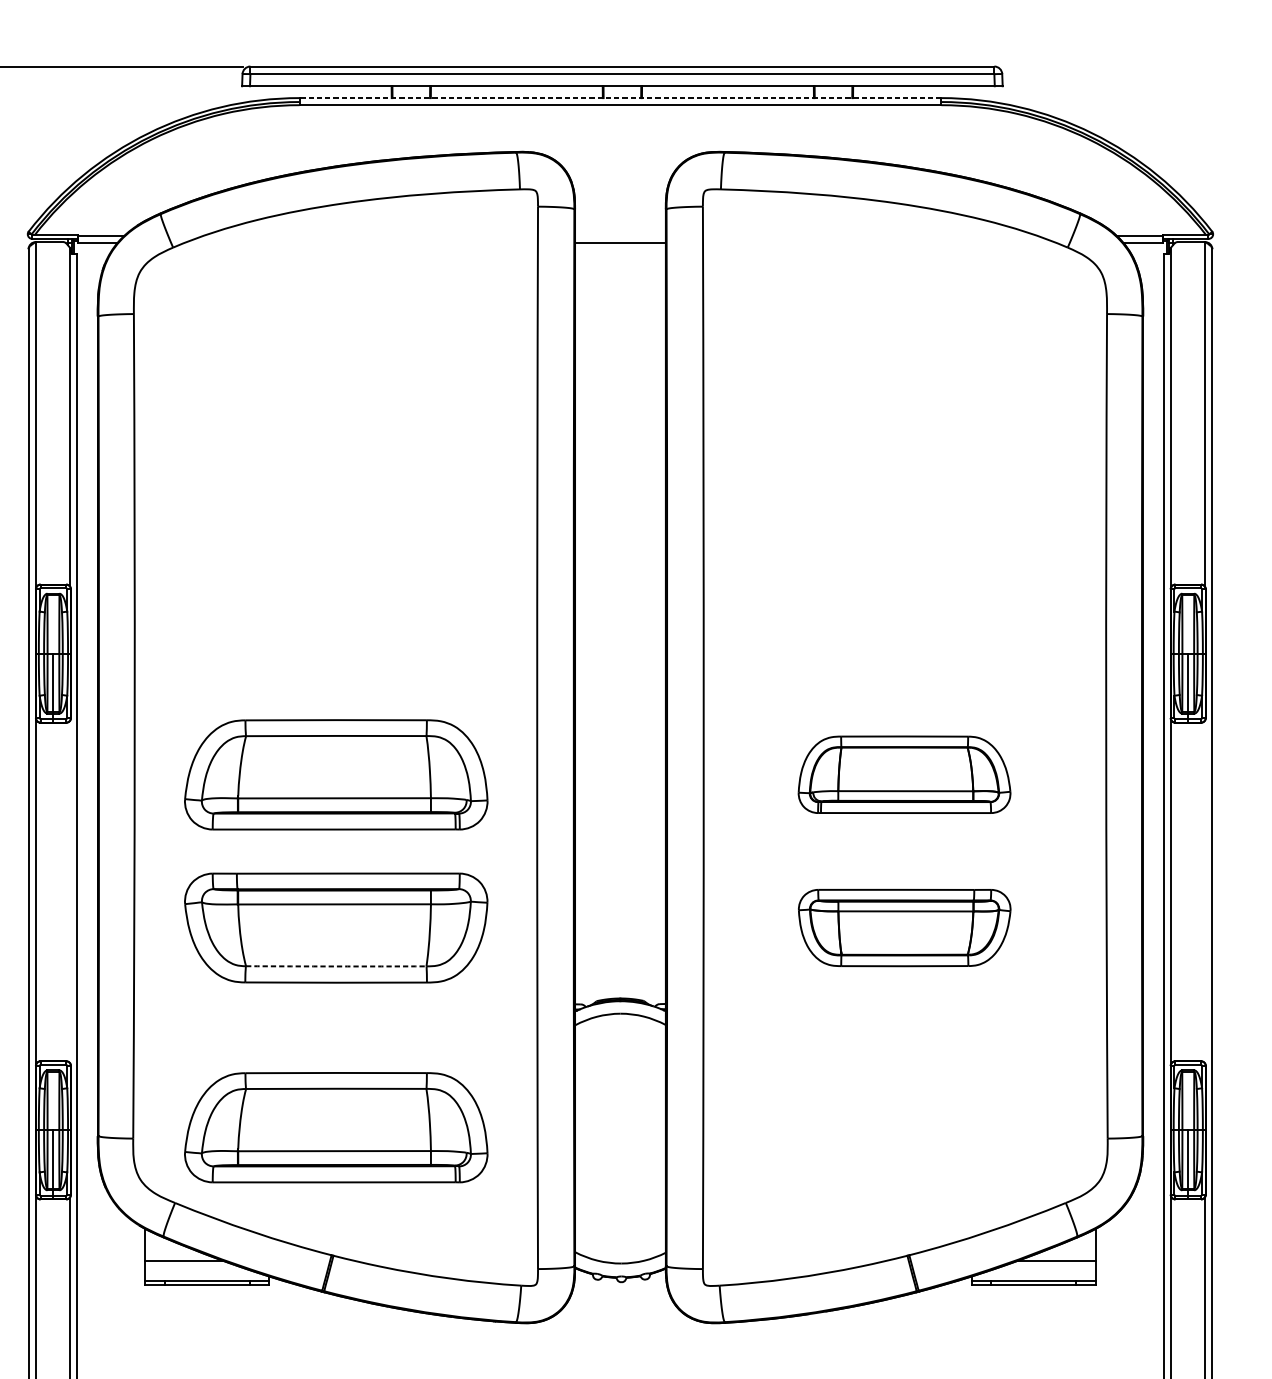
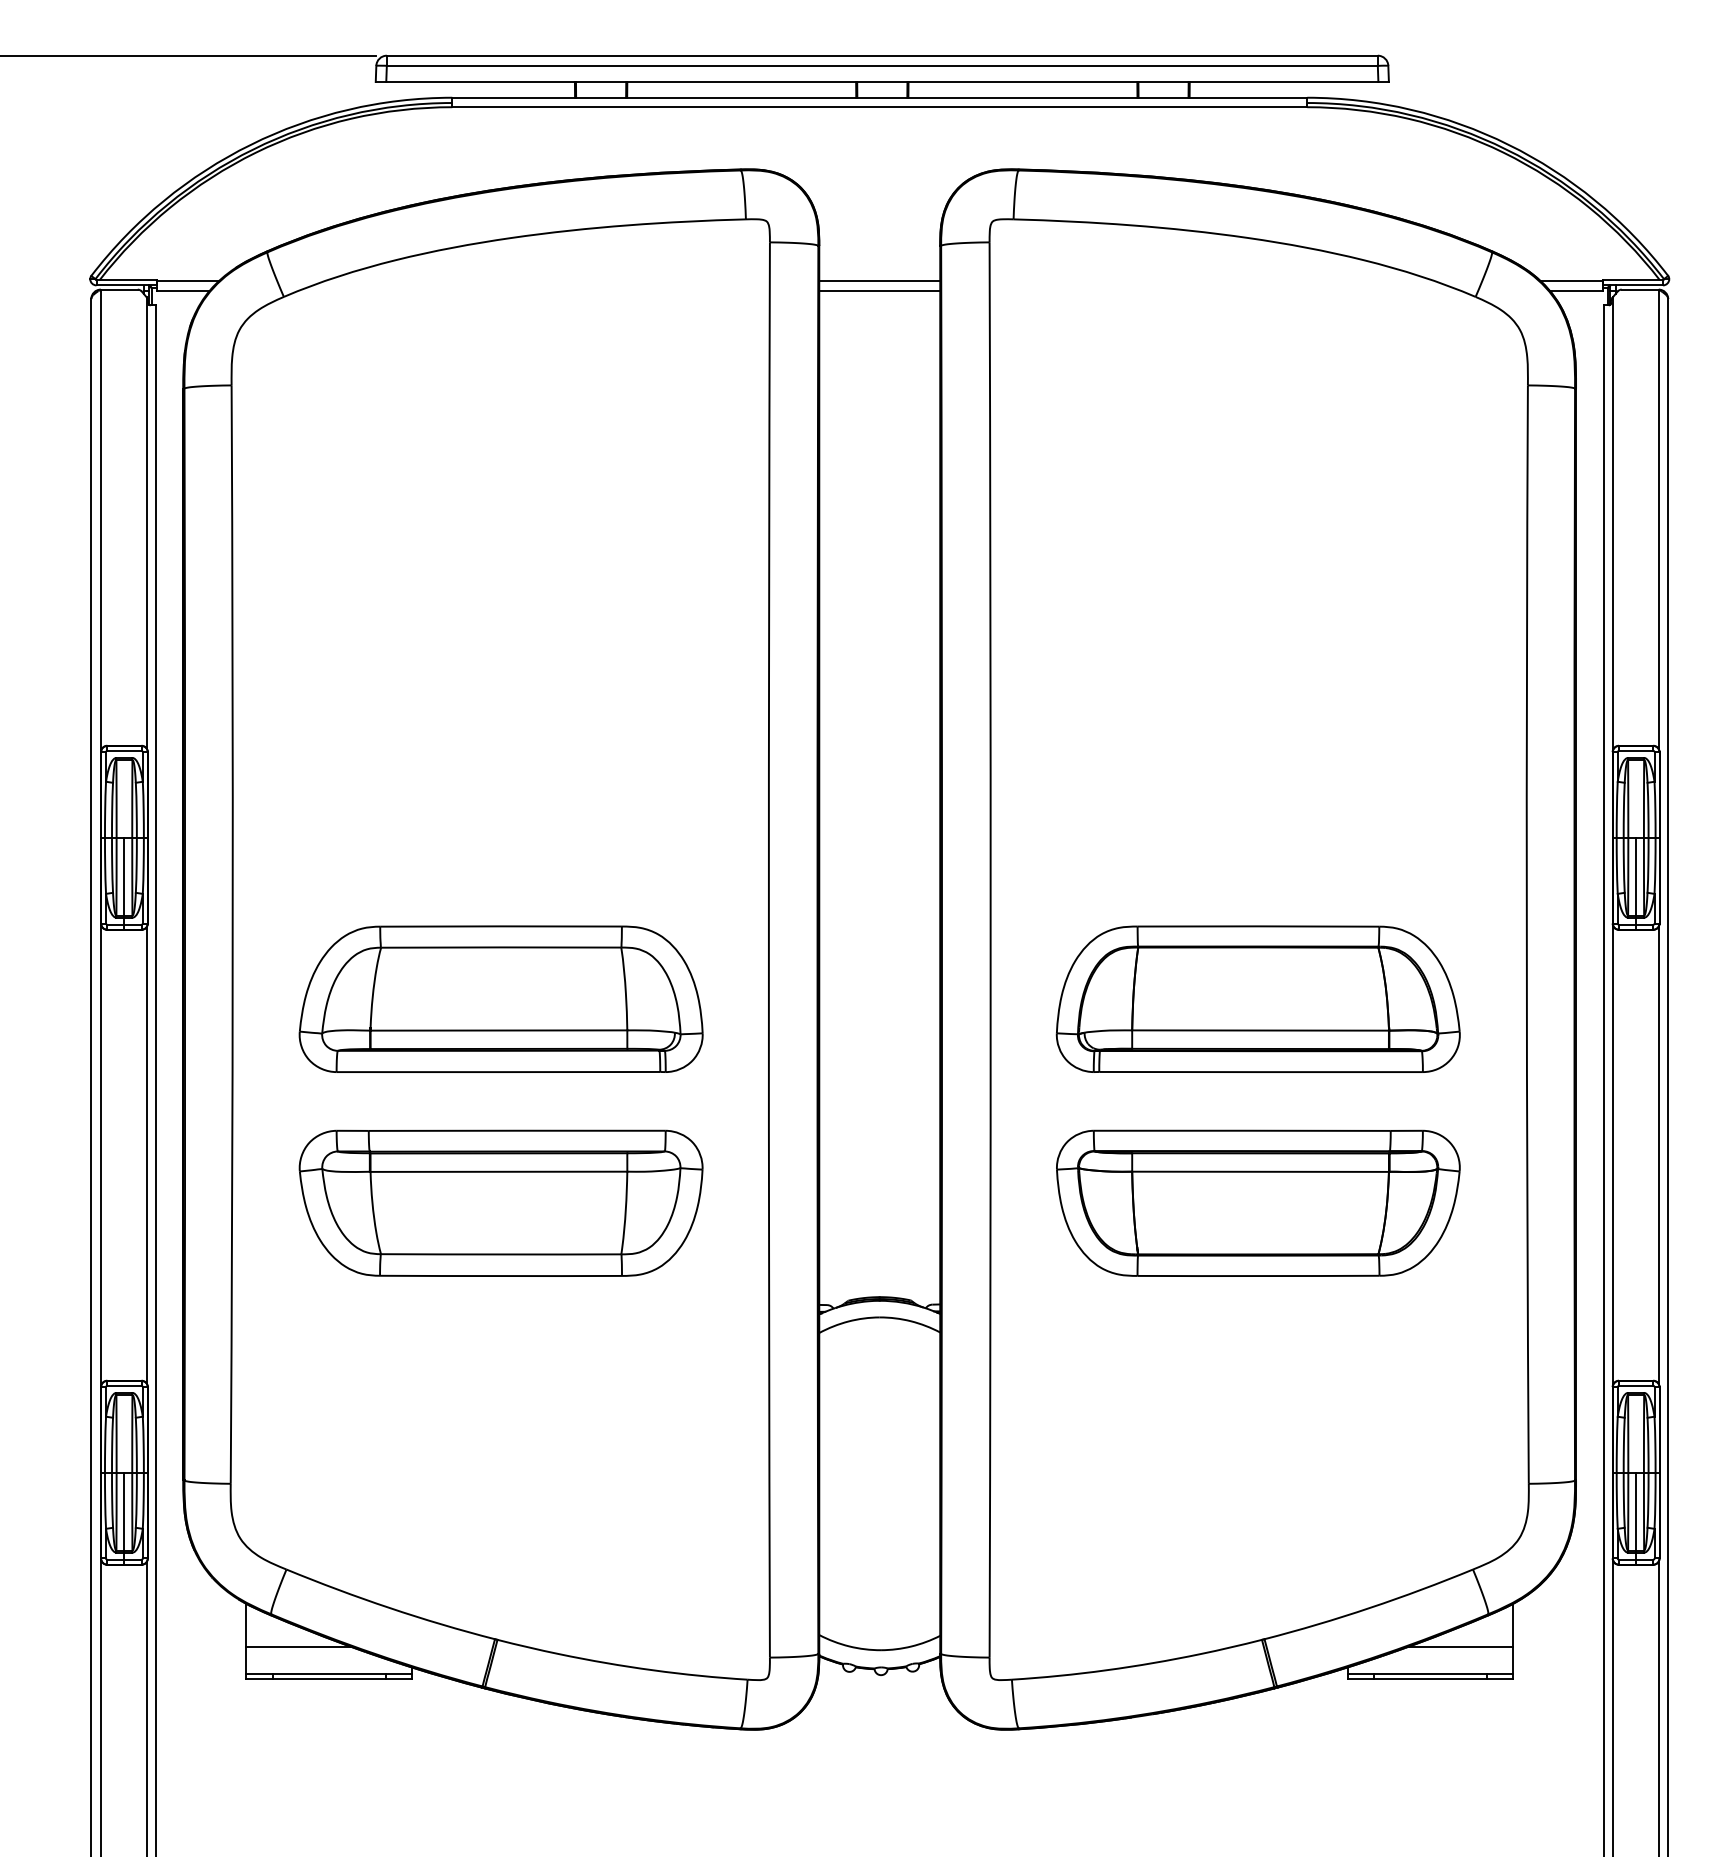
line: (620, 97) -> (879, 97), dashed -> solid
line: (620, 236) -> (879, 281), added
part: (904, 774) -> (1257, 998), size x1.43
line: (70, 892) -> (146, 1155), added
line: (1205, 892) -> (1658, 1155), added
part: (904, 927) -> (1258, 1202), size x1.43
arc: (336, 966) -> (501, 1254), dashed -> solid
part: (335, 1127) -> (500, 1468), removed

